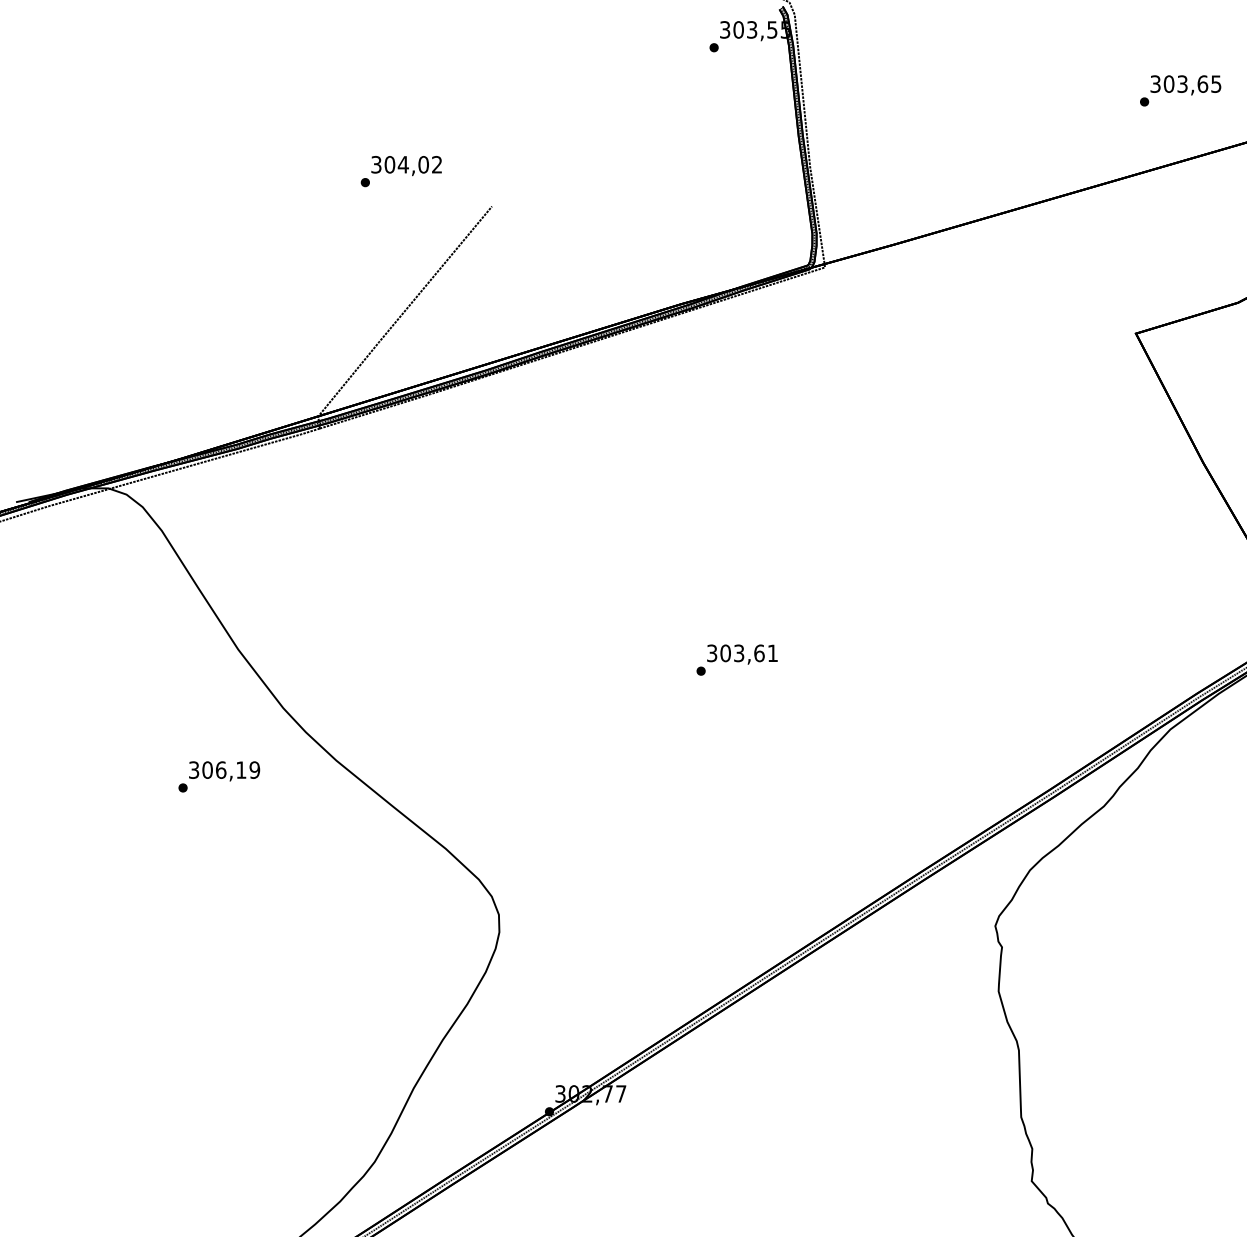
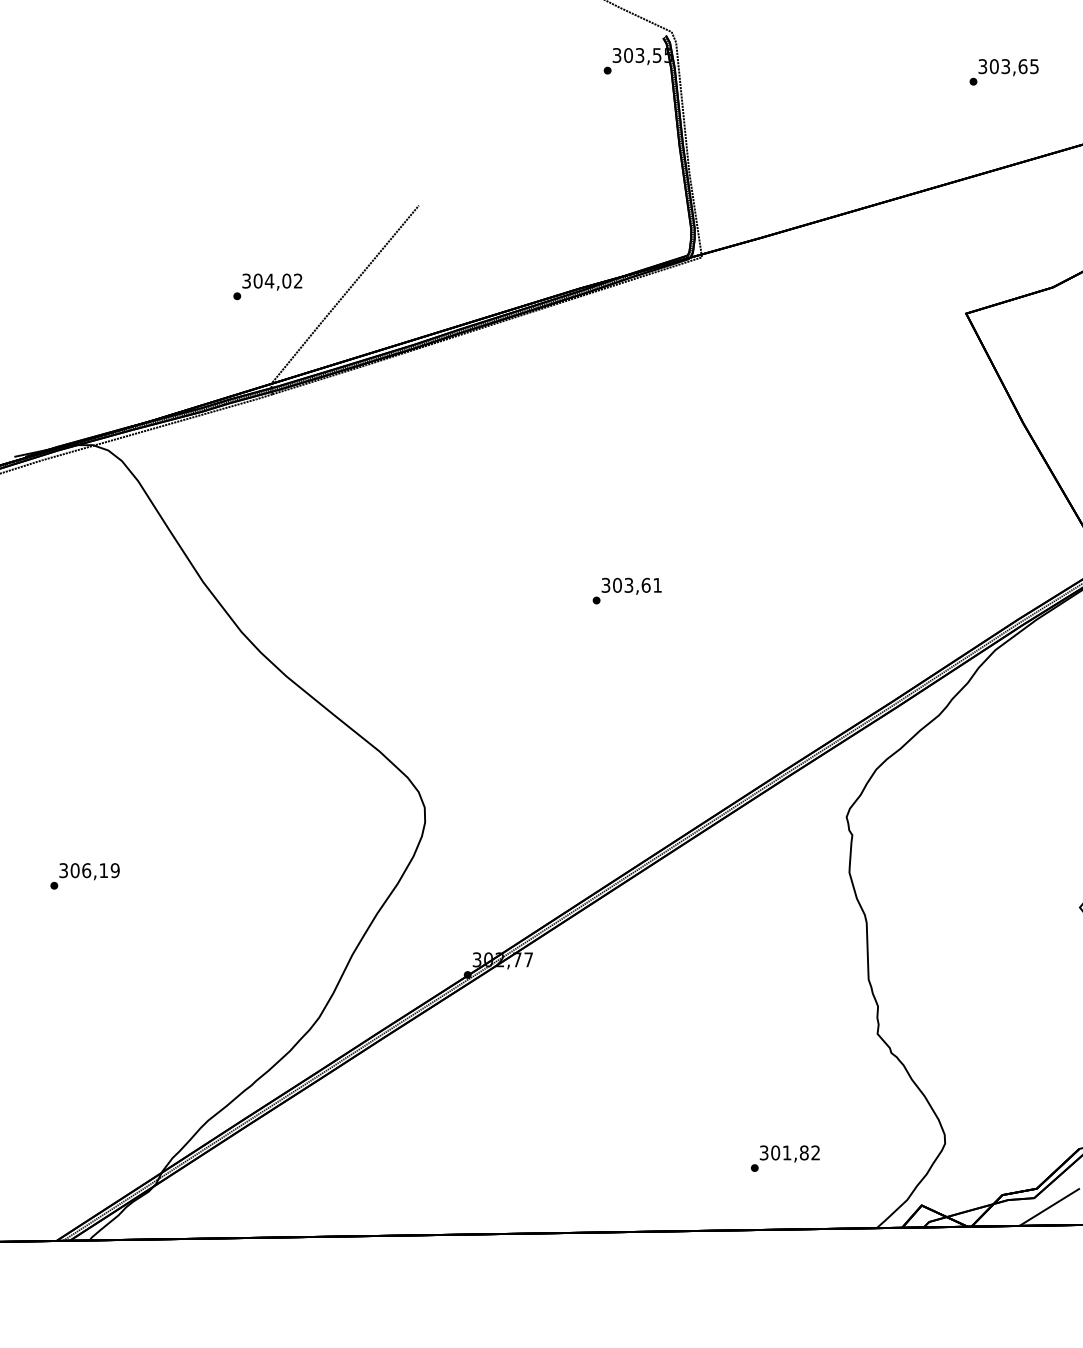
text: (1179, 91) -> (1003, 72), moved
text: (400, 171) -> (267, 286), moved
text: (218, 777) -> (84, 876), moved

